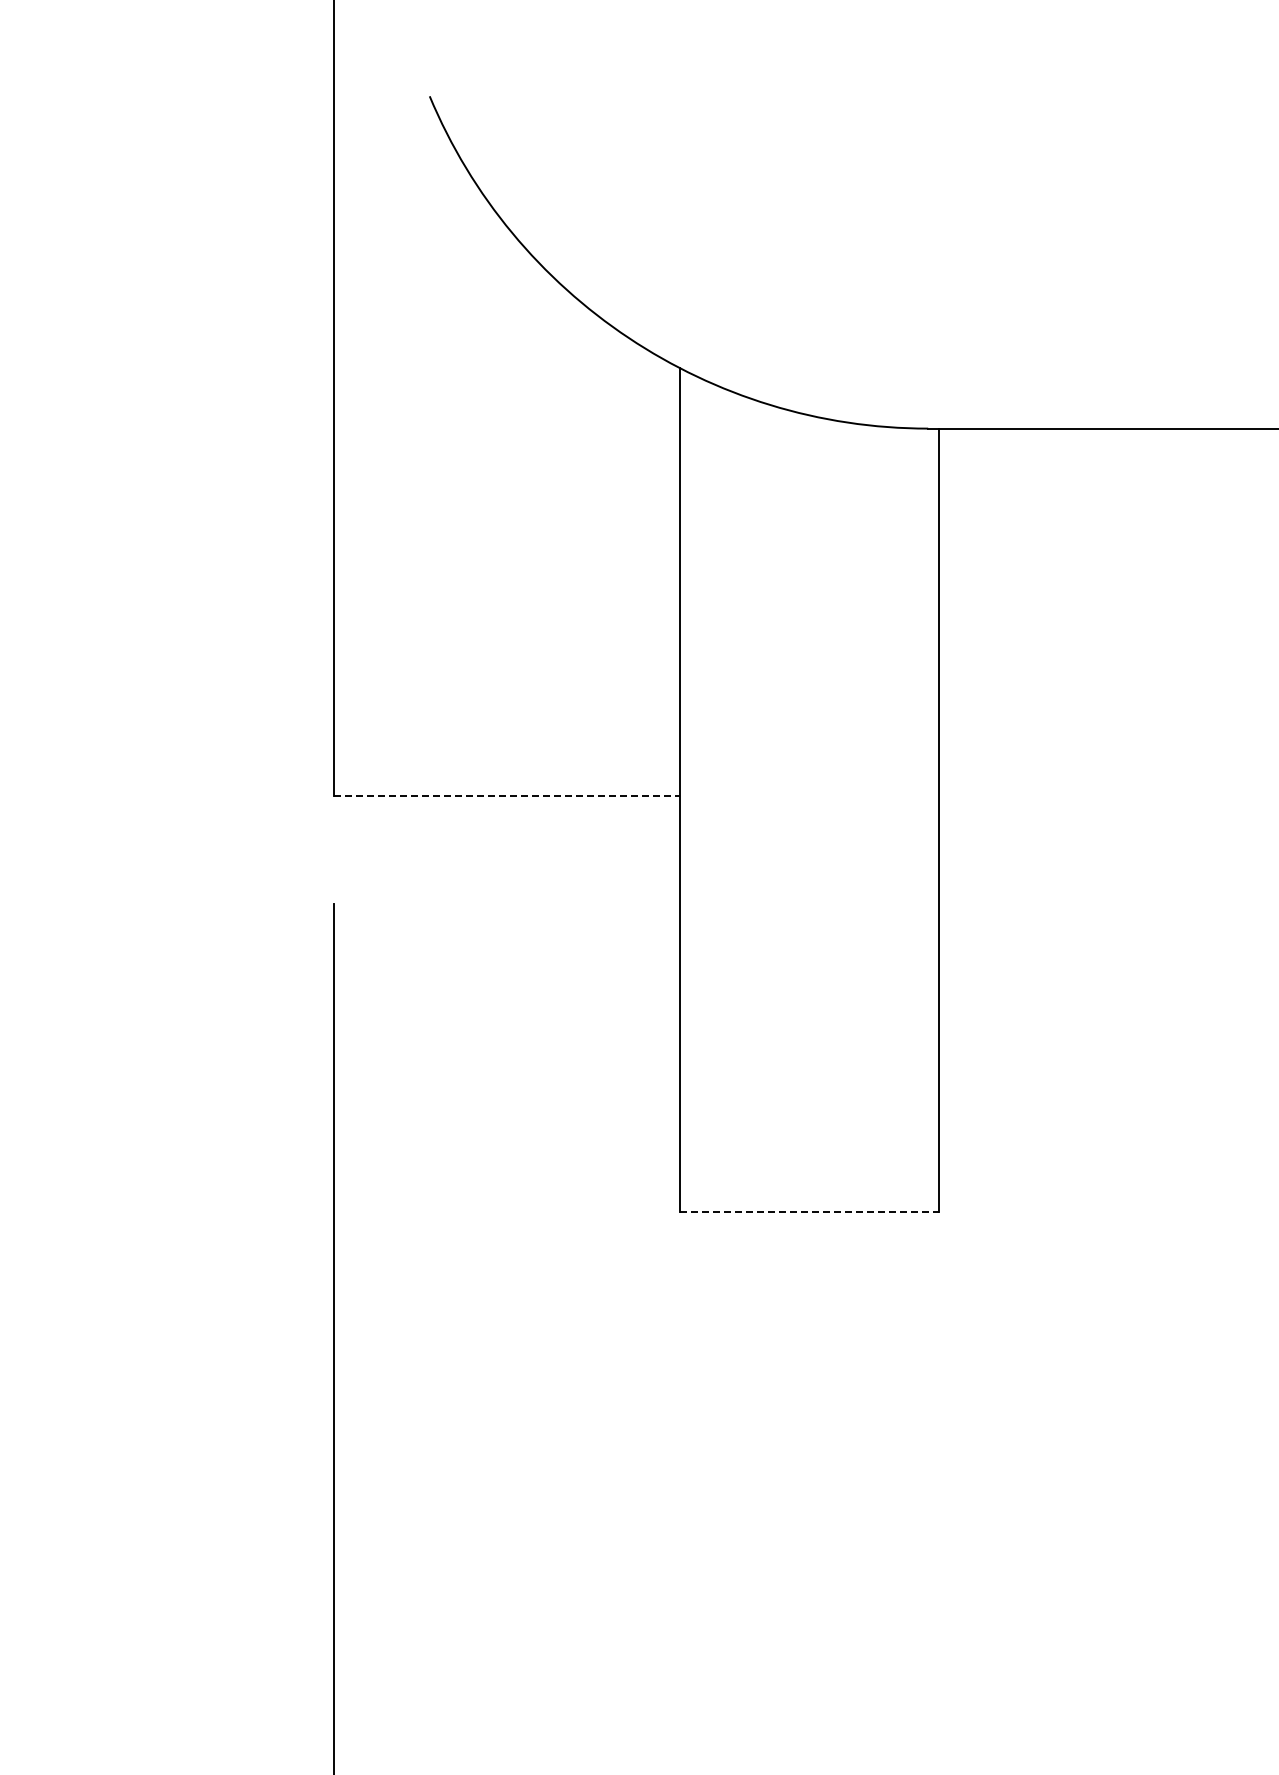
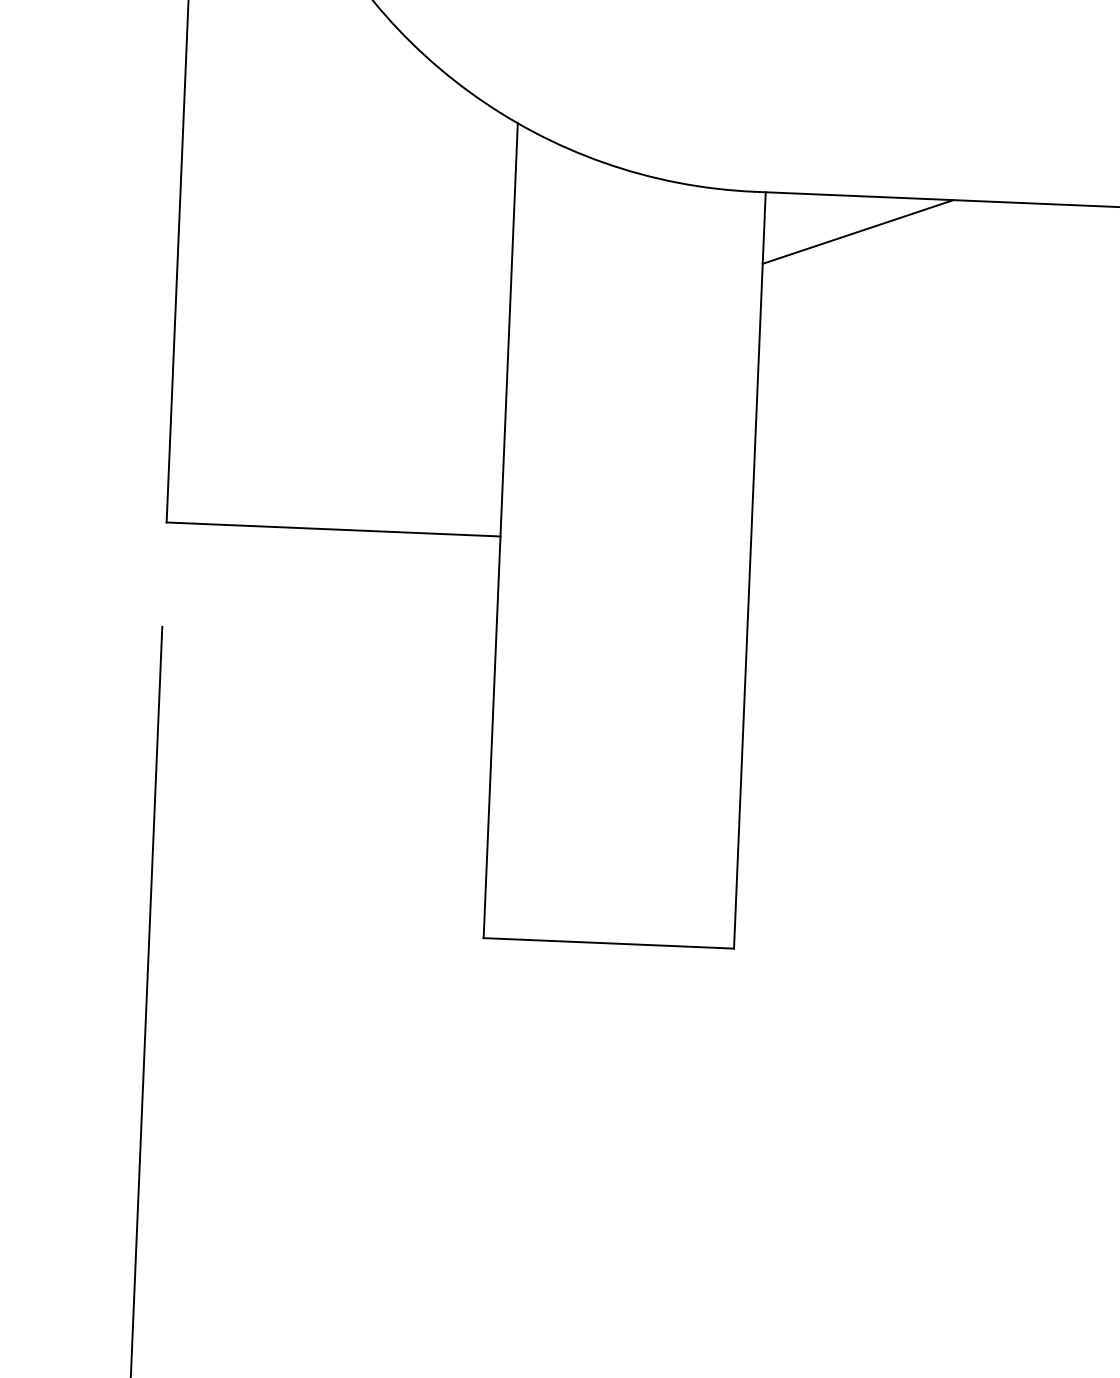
line: (1036, 465) -> (858, 231), added
line: (507, 795) -> (334, 529), dashed -> solid
line: (809, 1211) -> (608, 943), dashed -> solid

